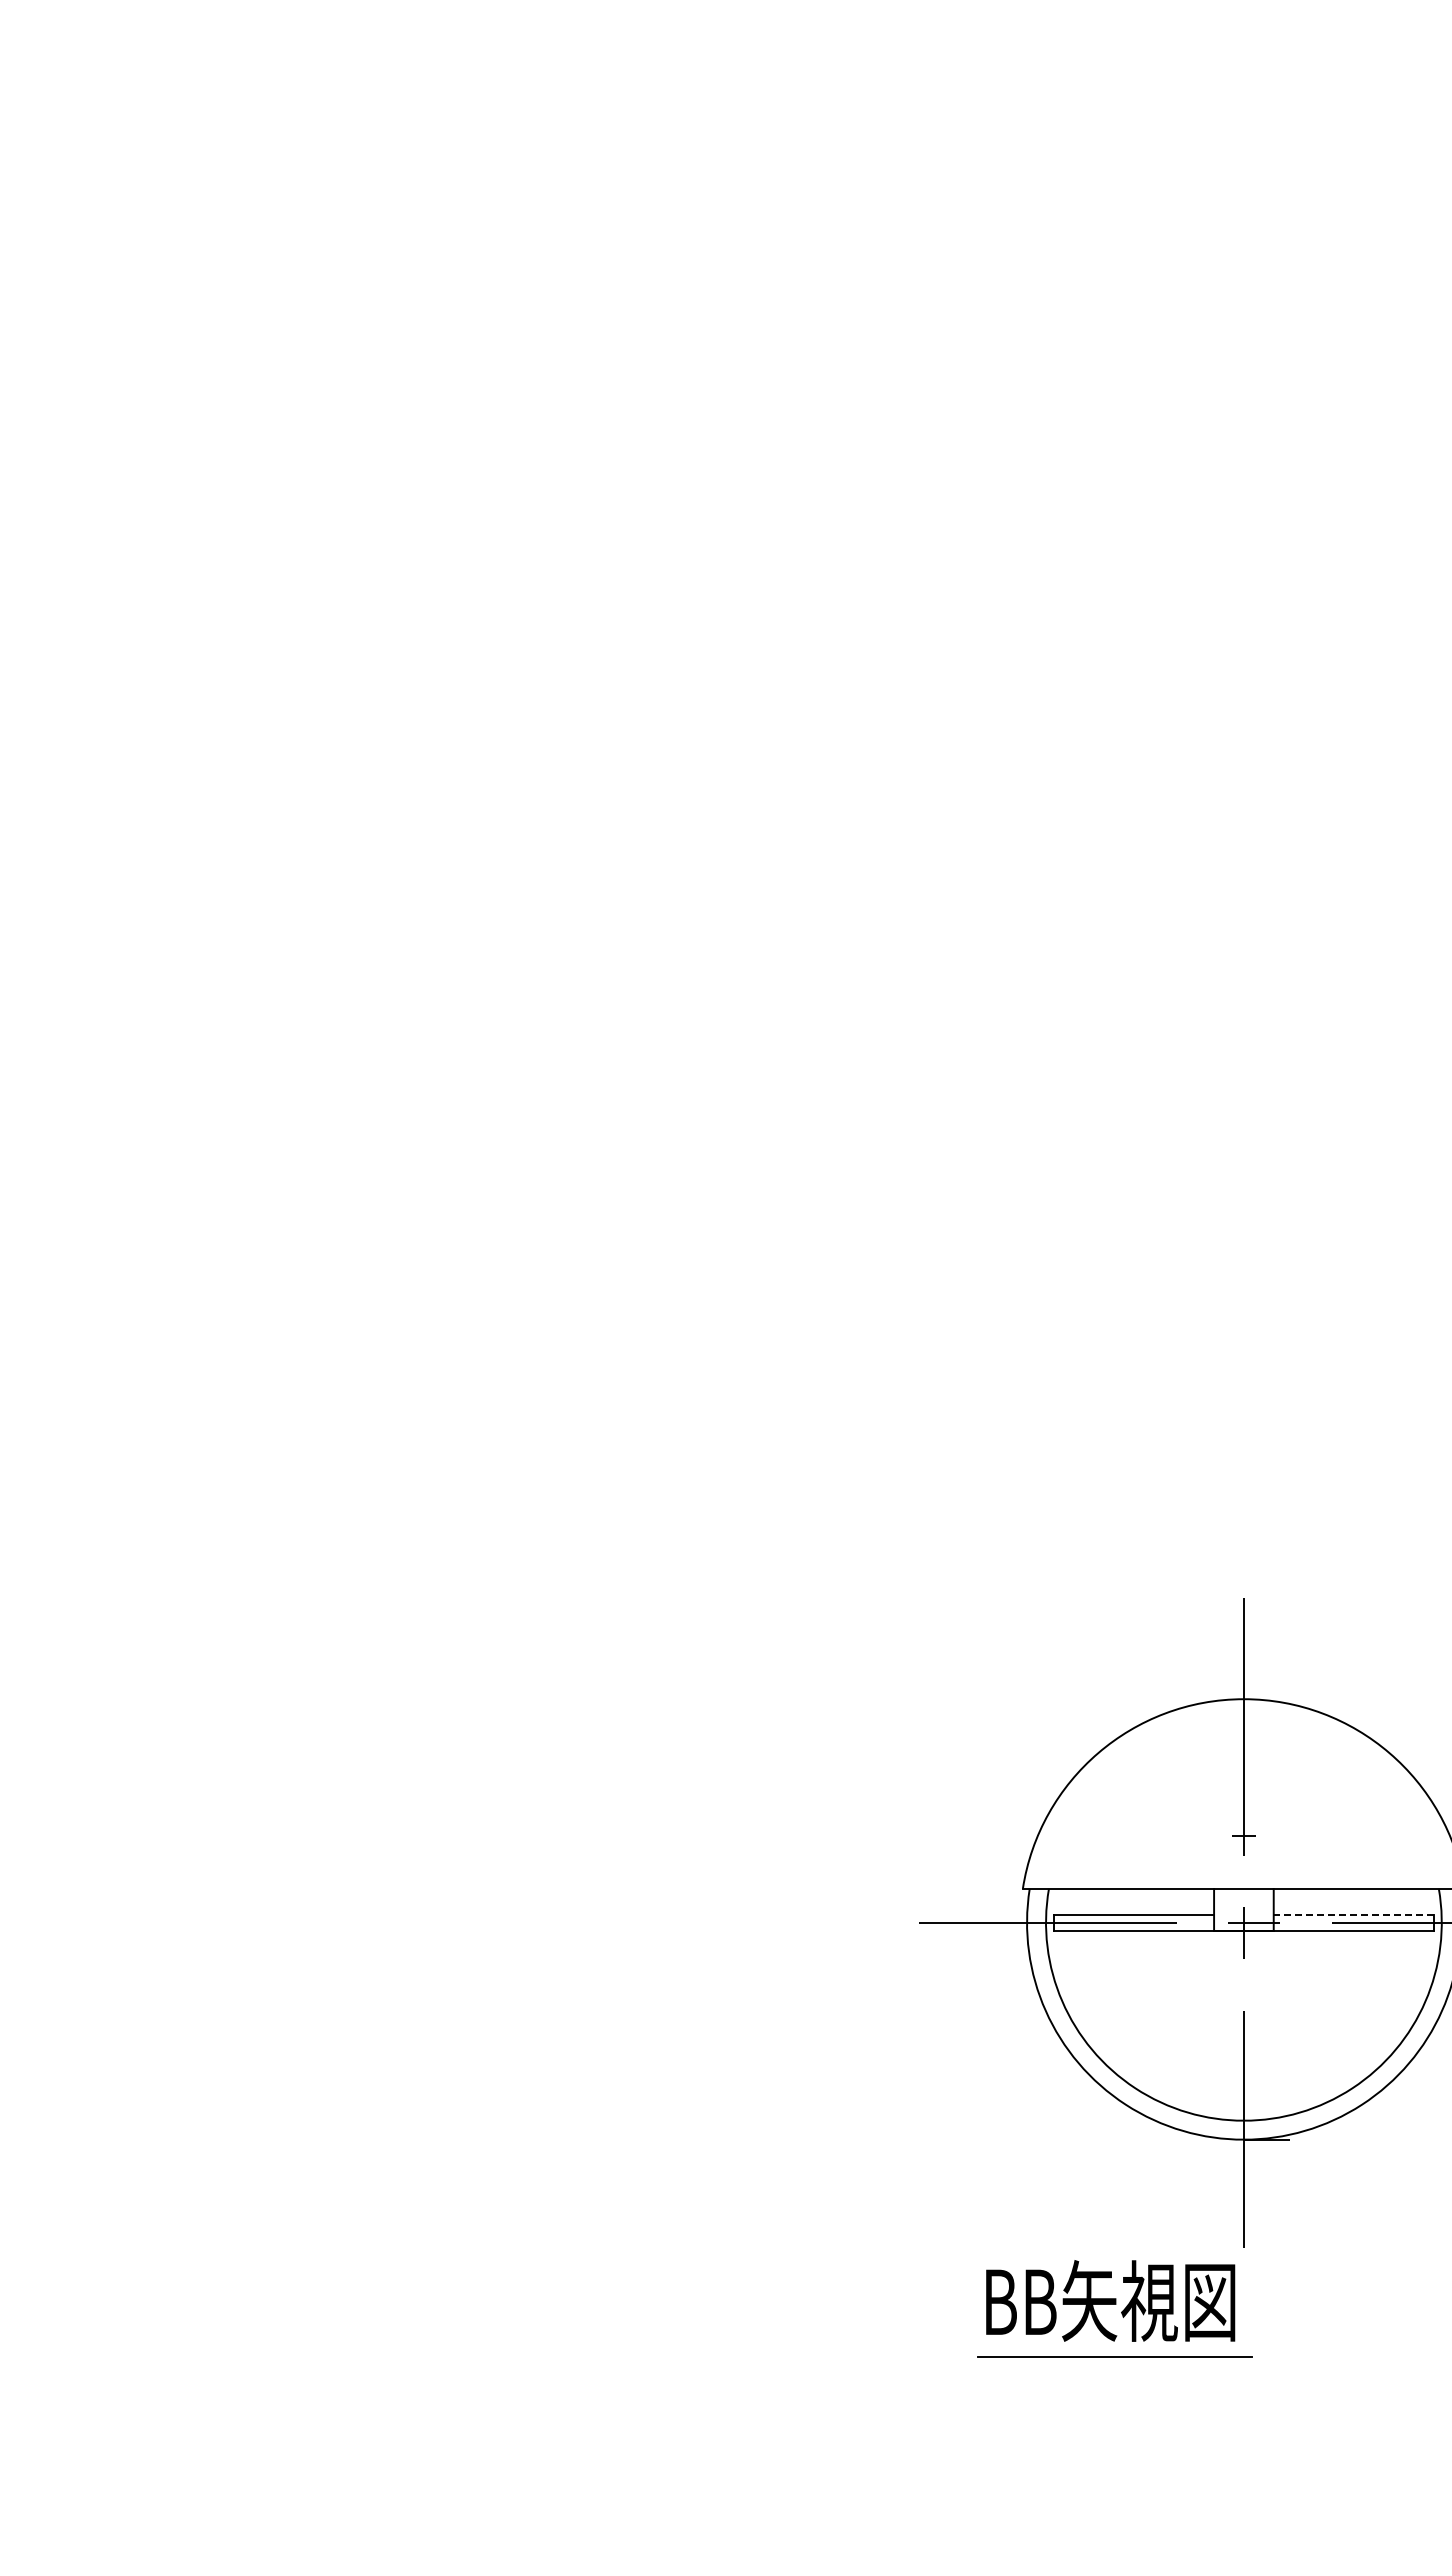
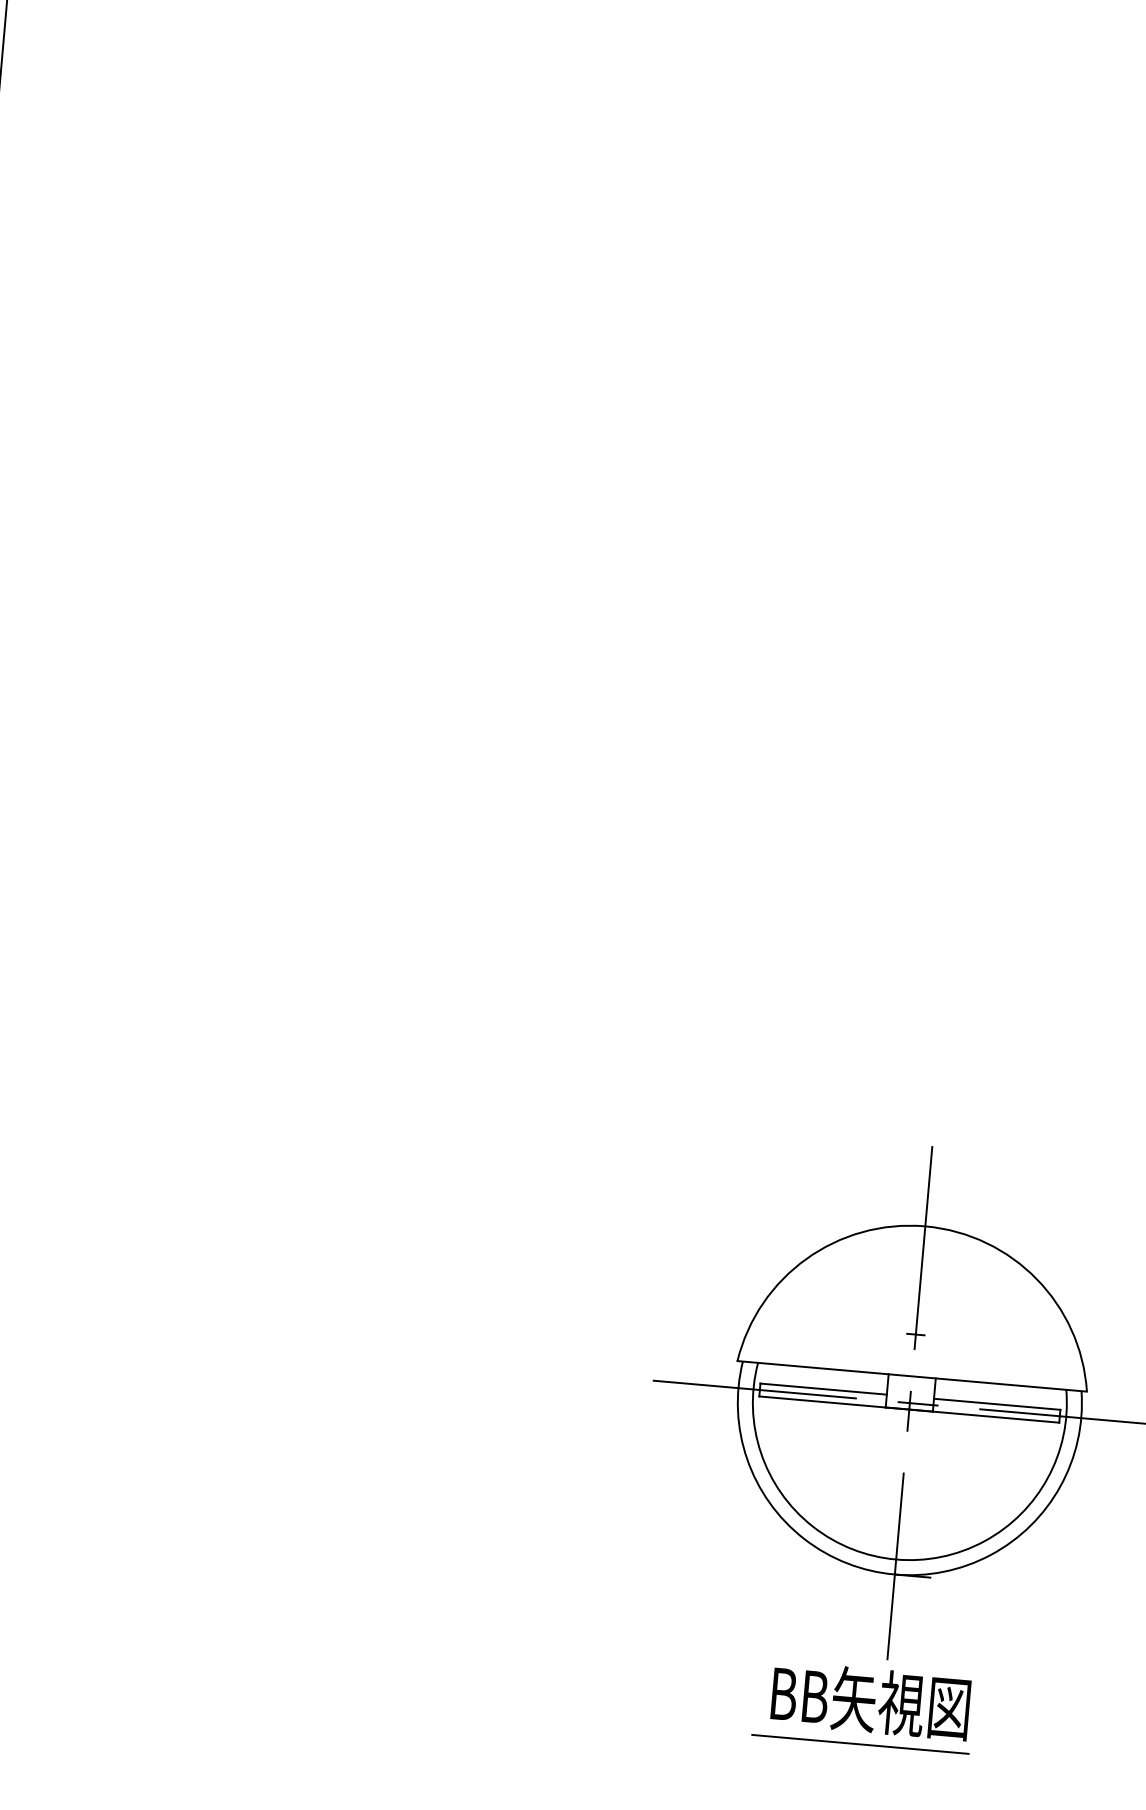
line: (1353, 1914) -> (997, 1404), dashed -> solid
text: (1110, 2300) -> (870, 1700), moved
line: (1114, 2356) -> (859, 1744), moved

